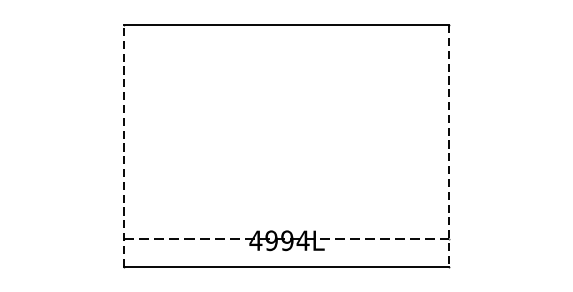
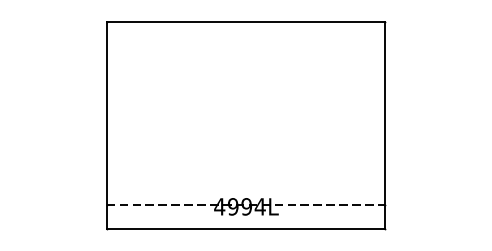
line: (124, 146) -> (106, 125), dashed -> solid
line: (448, 146) -> (385, 125), dashed -> solid

